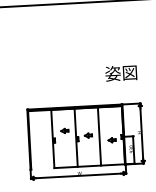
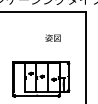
text: (119, 72) -> (52, 37), moved

